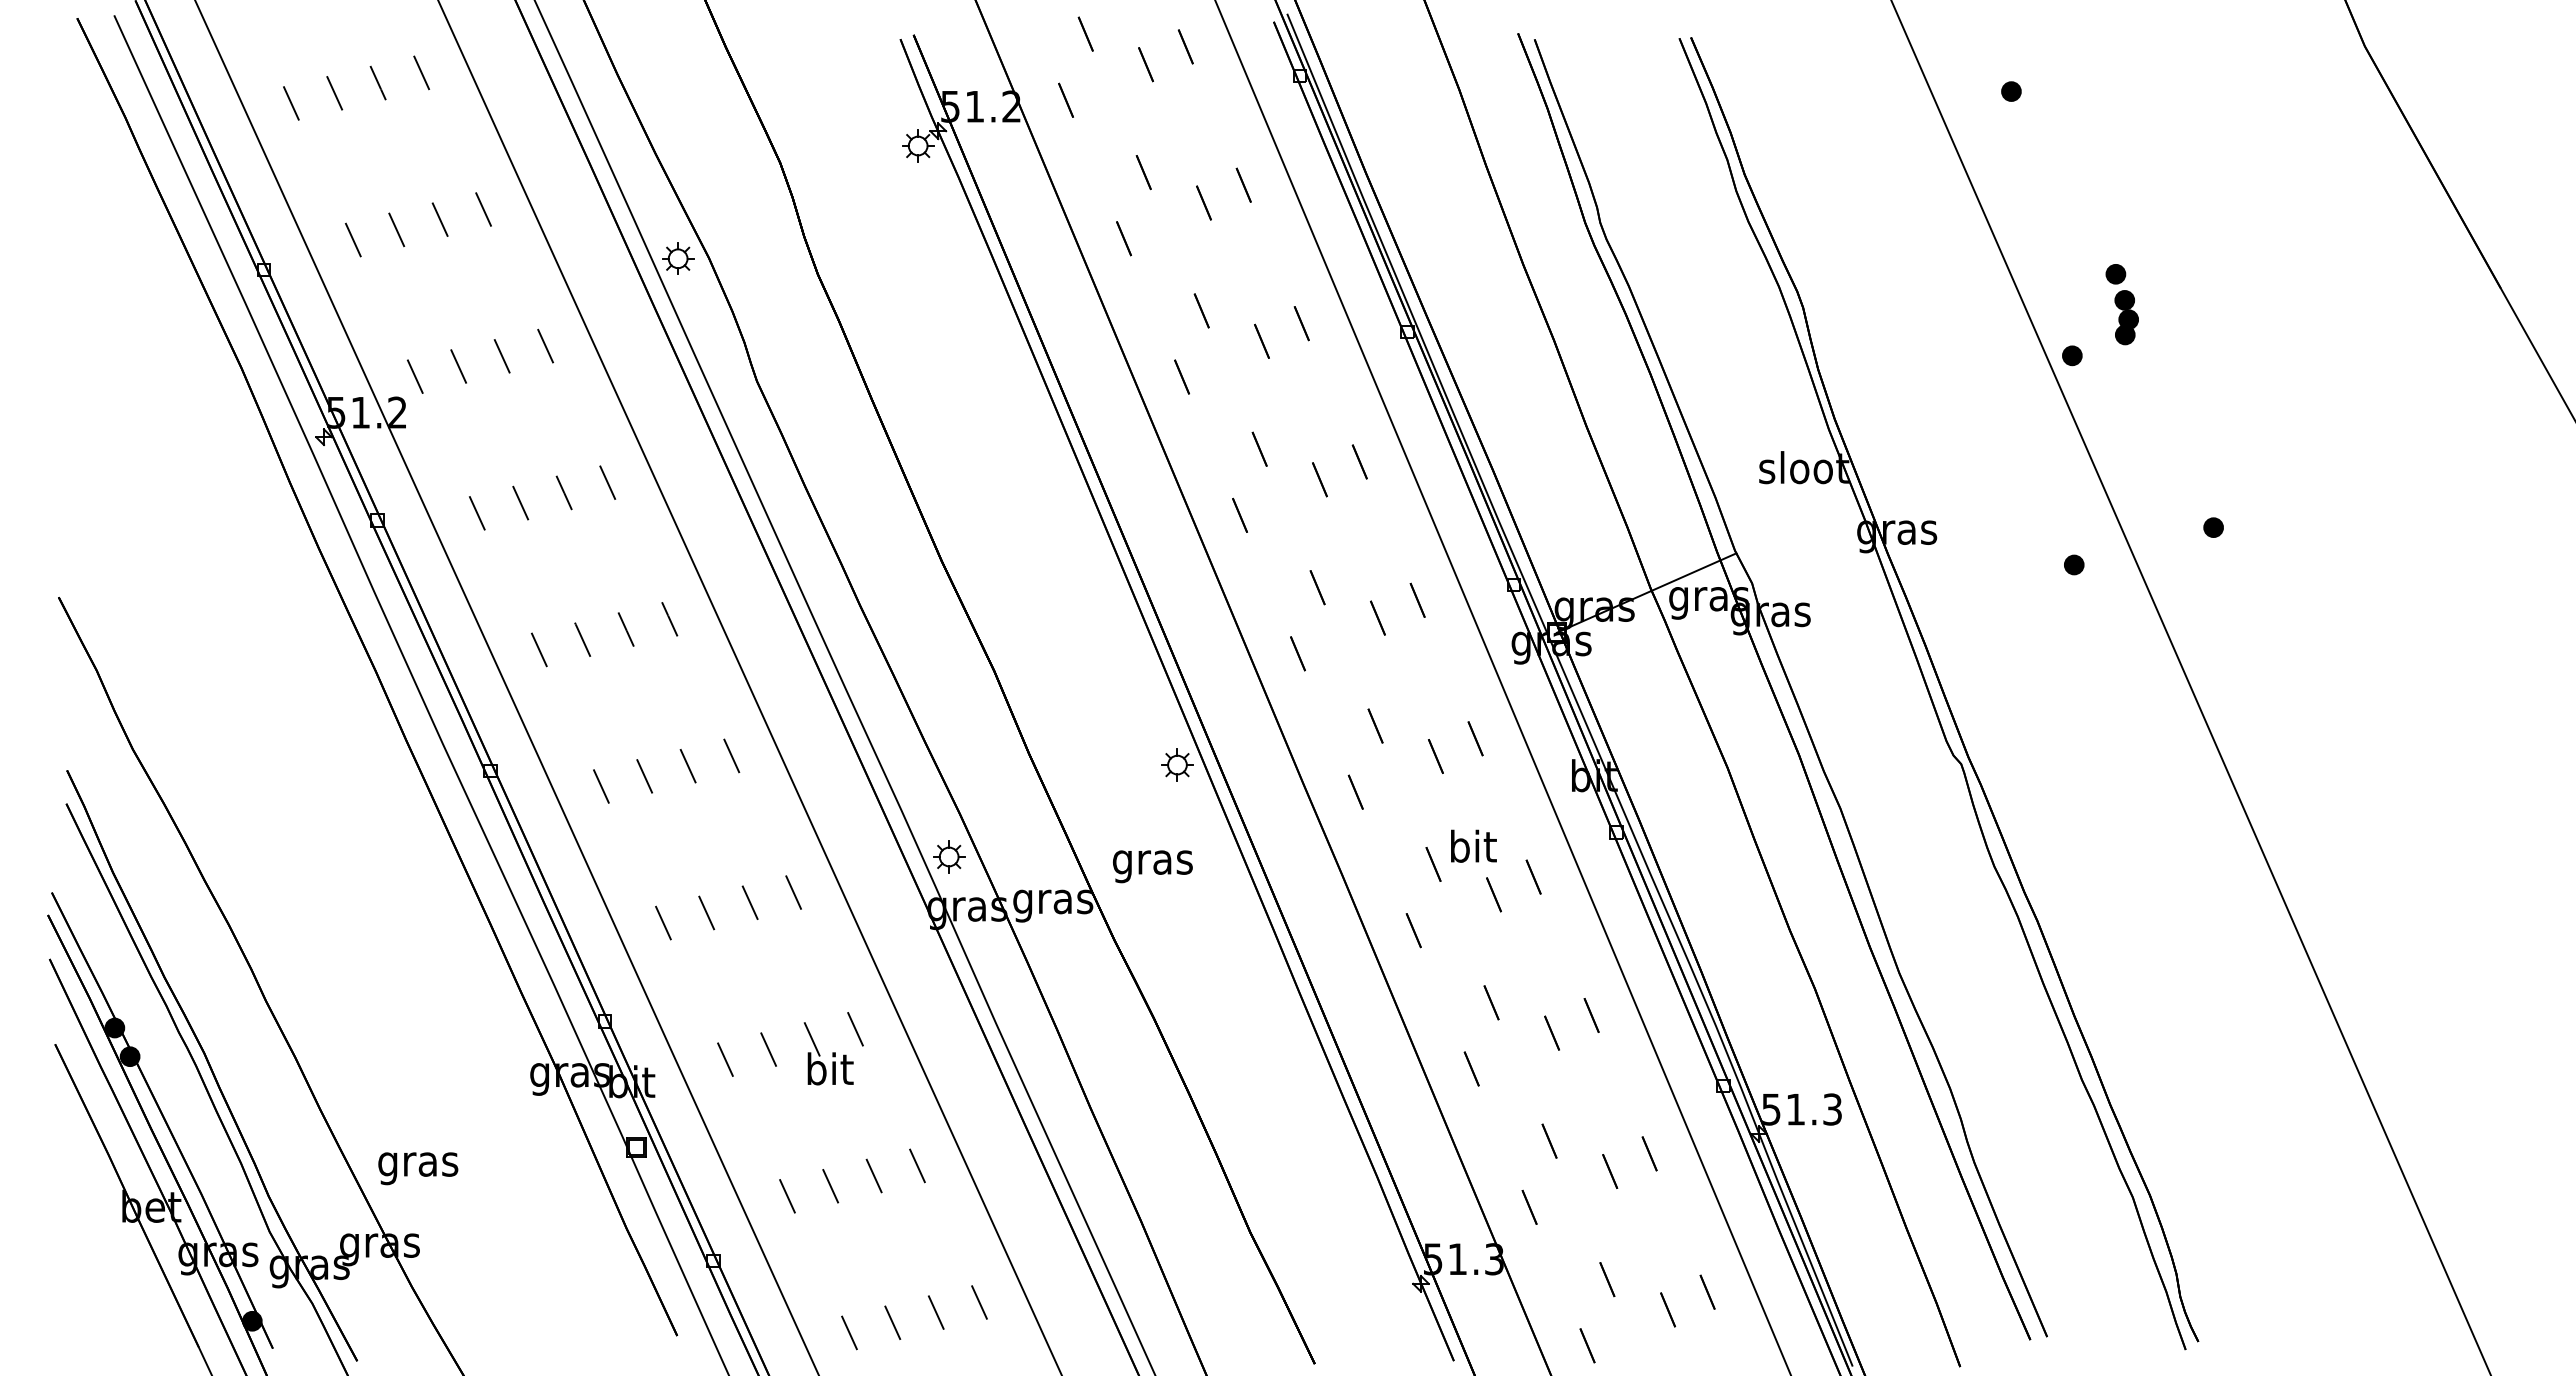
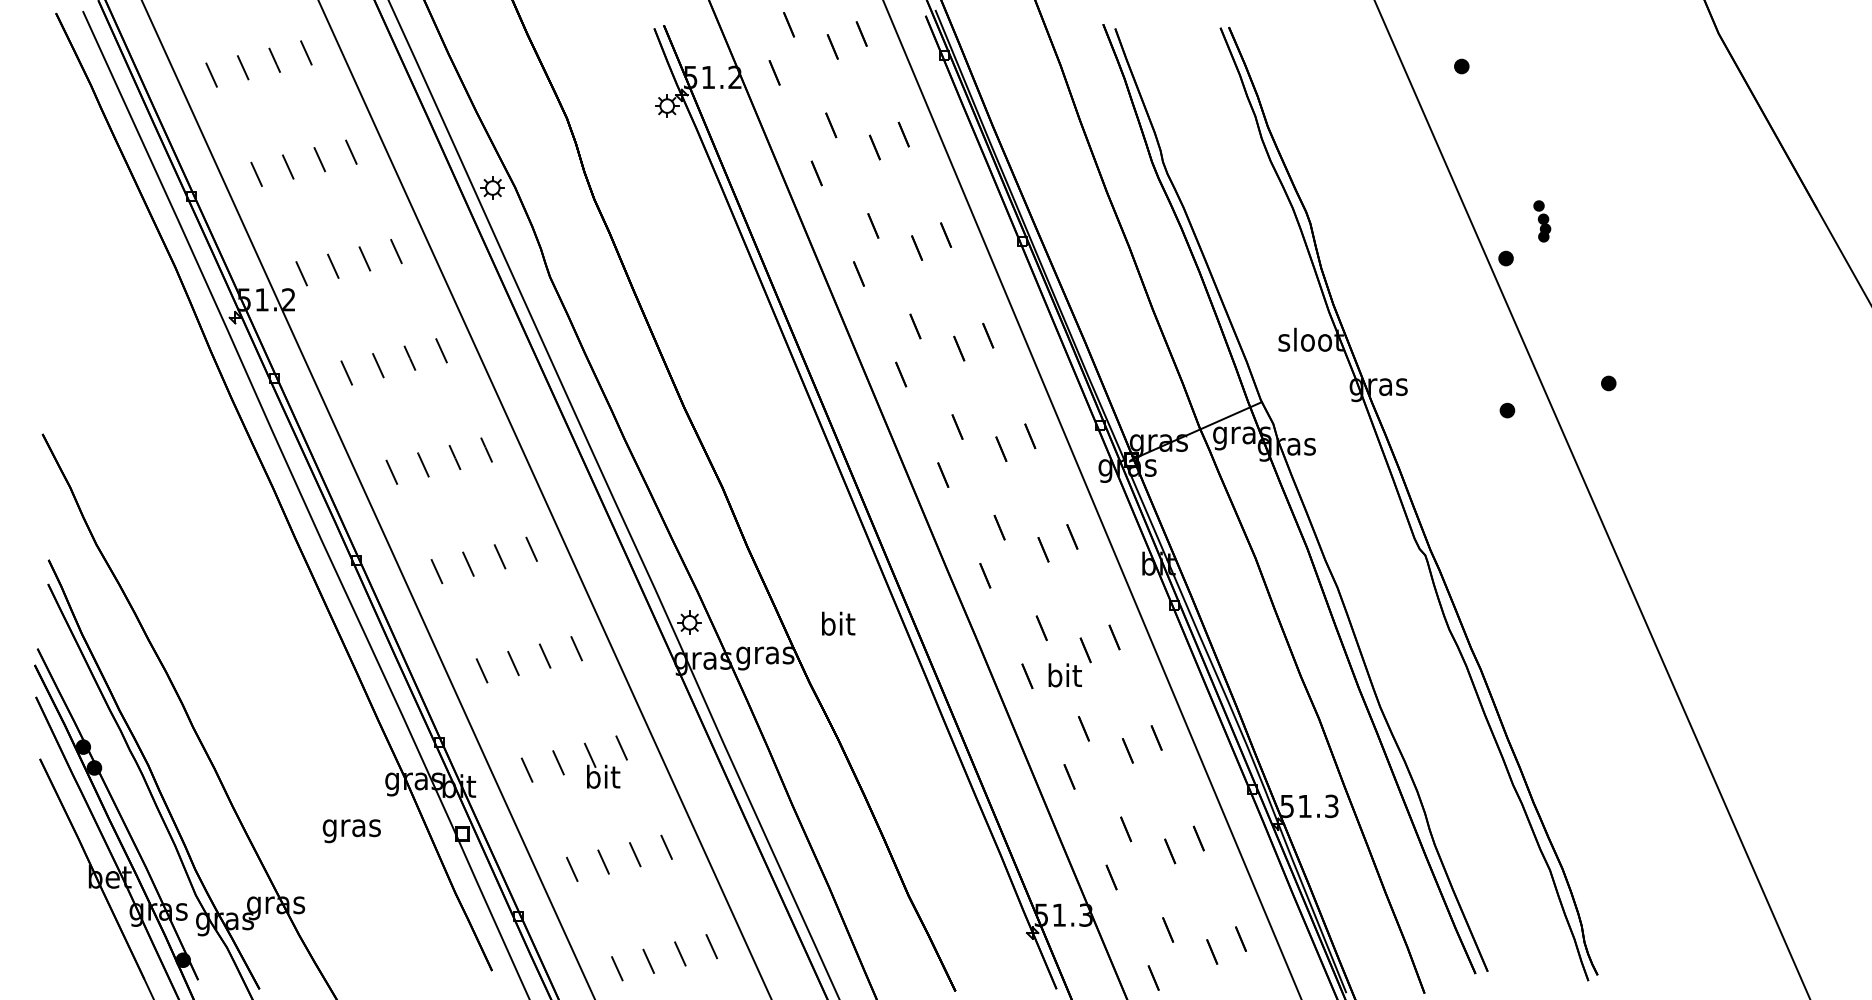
part: (2121, 304) -> (1541, 221), size x0.7
part: (1177, 764) -> (855, 555), removed
text: (1473, 845) -> (1065, 674), moved
text: (1152, 862) -> (837, 626), gras -> bit
text: (418, 1168) -> (352, 831), moved

